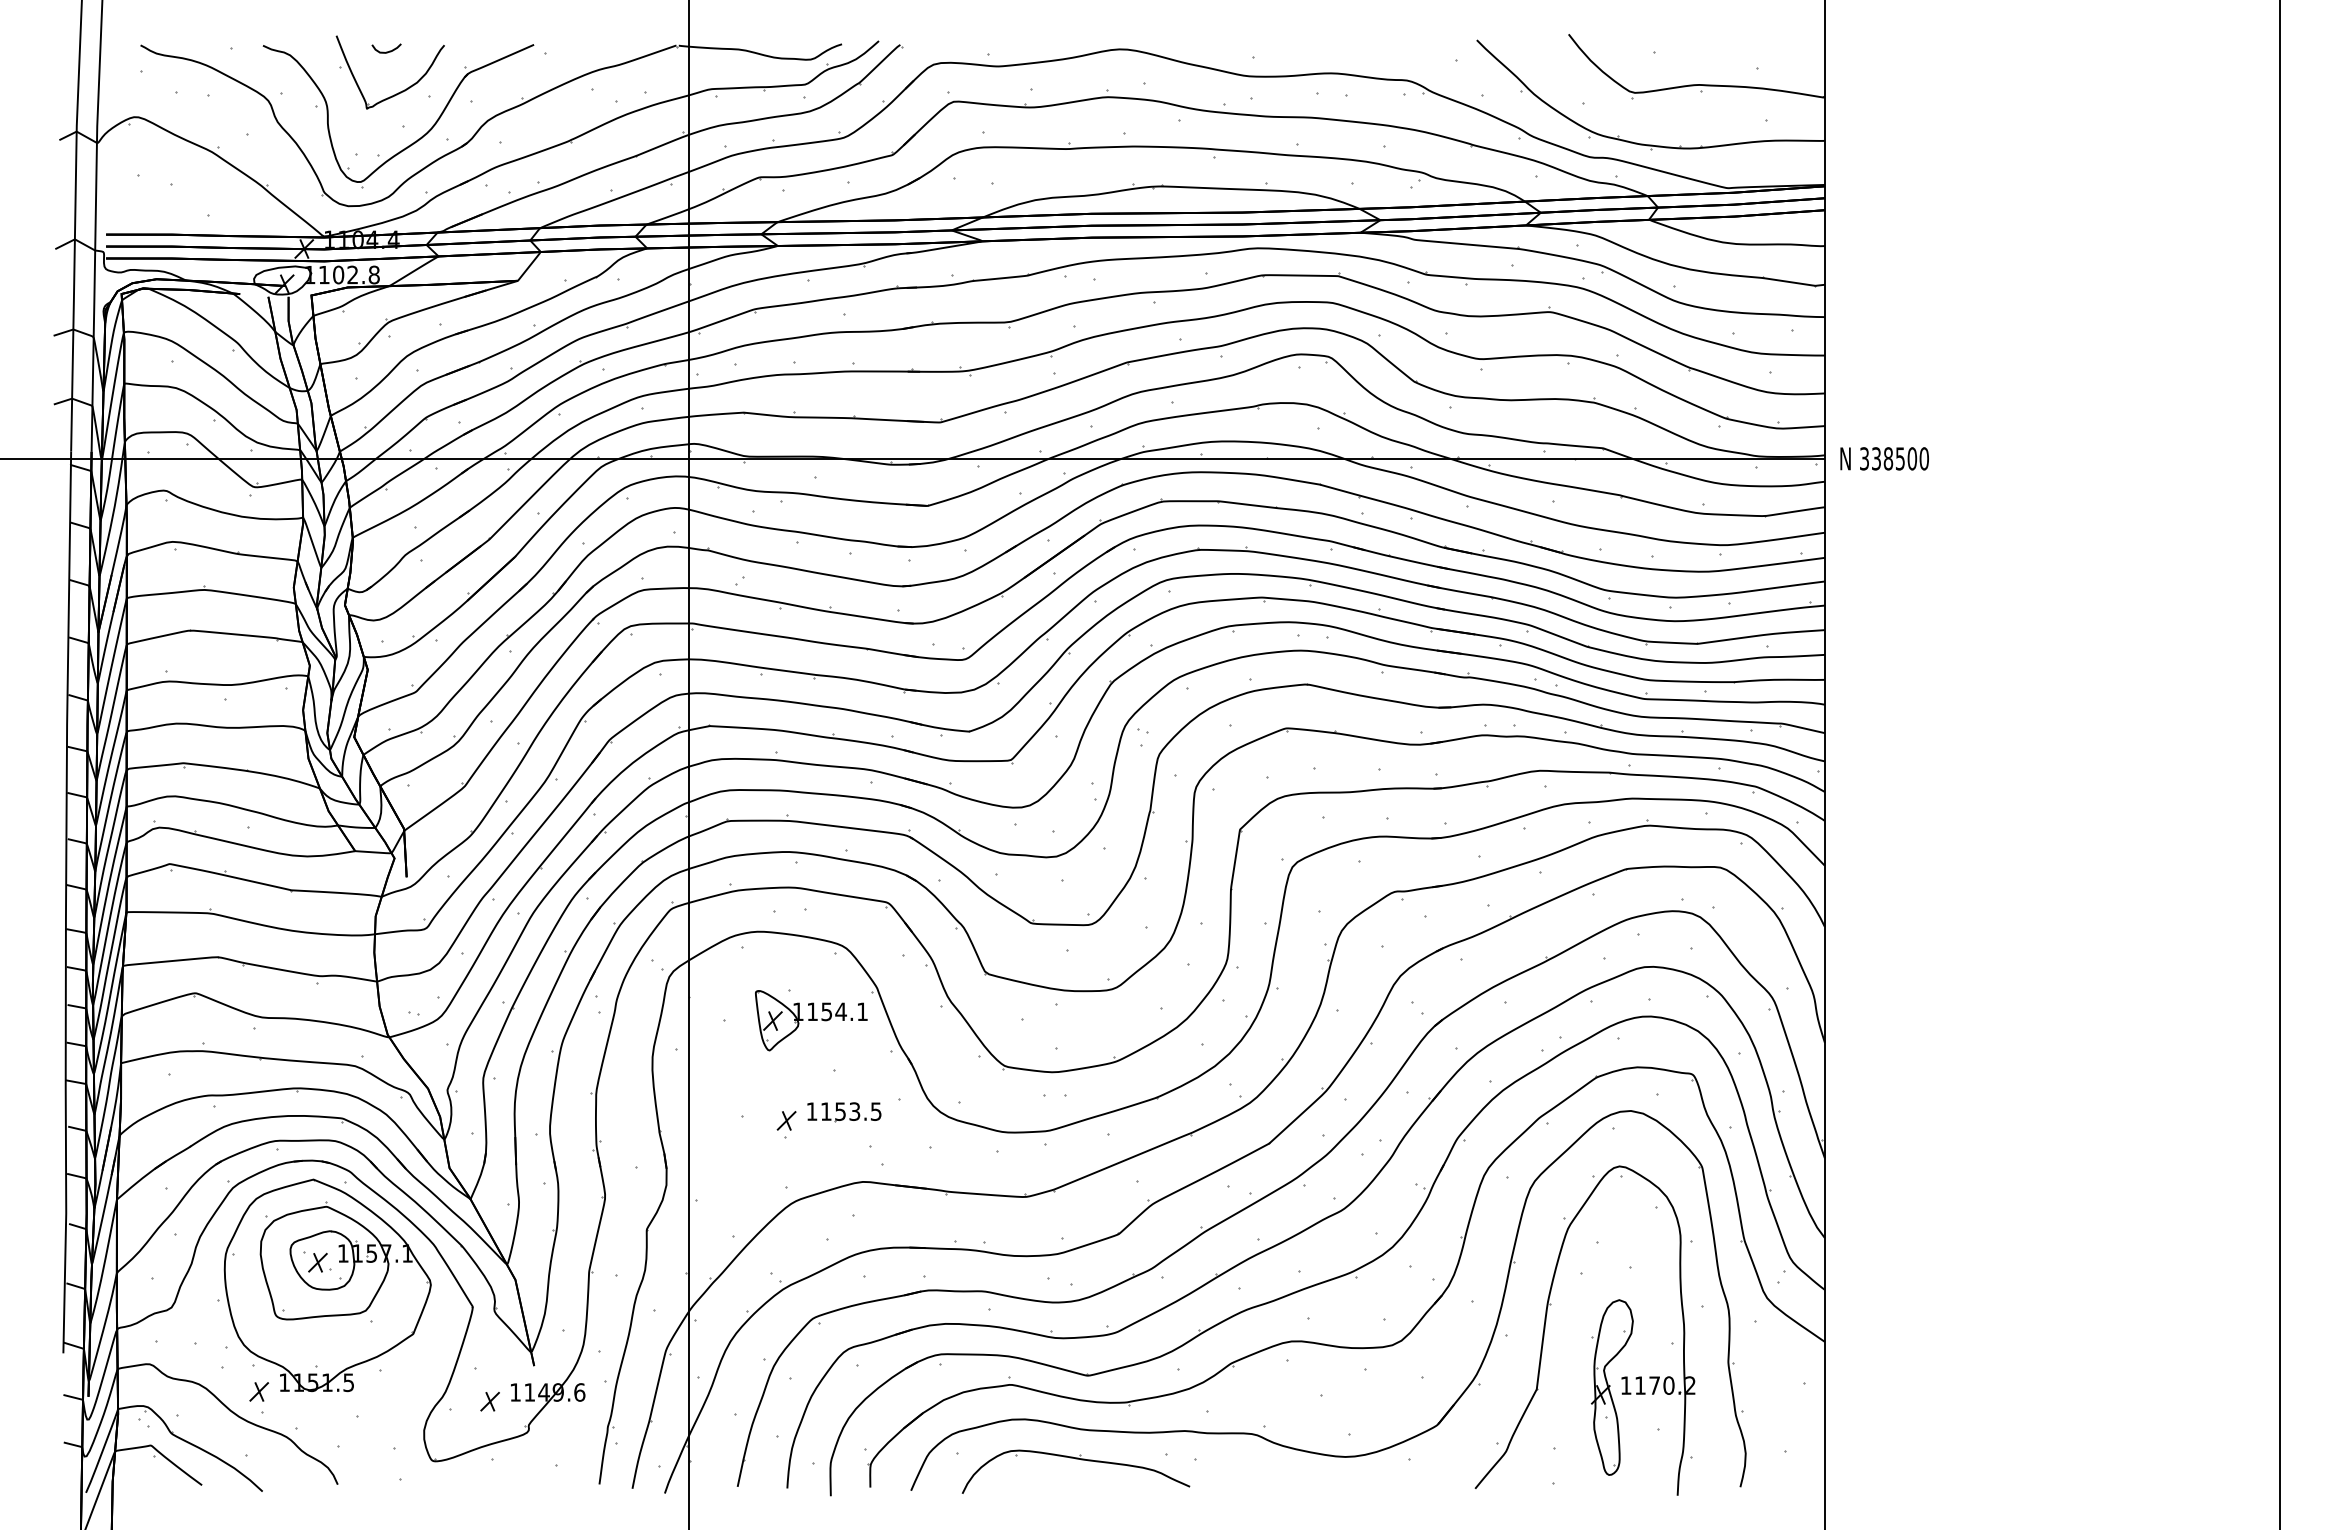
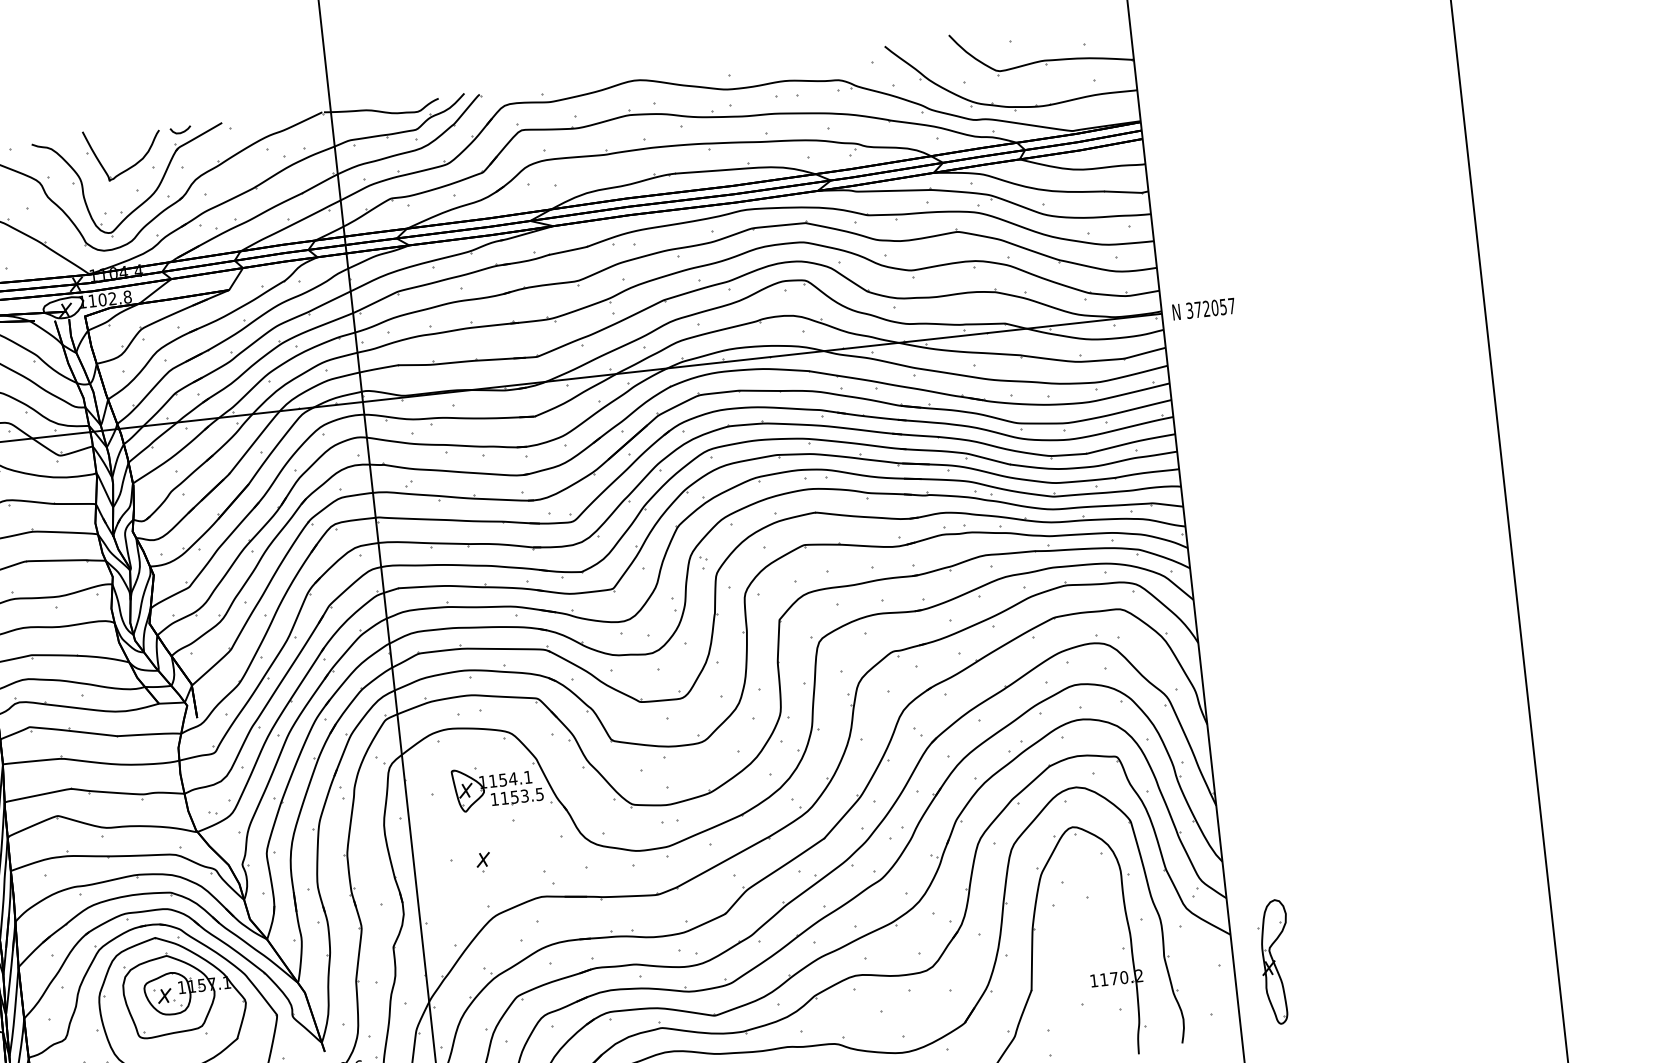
curve: (386, 51) -> (180, 132), moved
text: (1900, 458) -> (1215, 307), 338500 -> 372057
part: (844, 1112) -> (517, 797), moved
part: (1611, 1387) -> (1275, 962), moved

